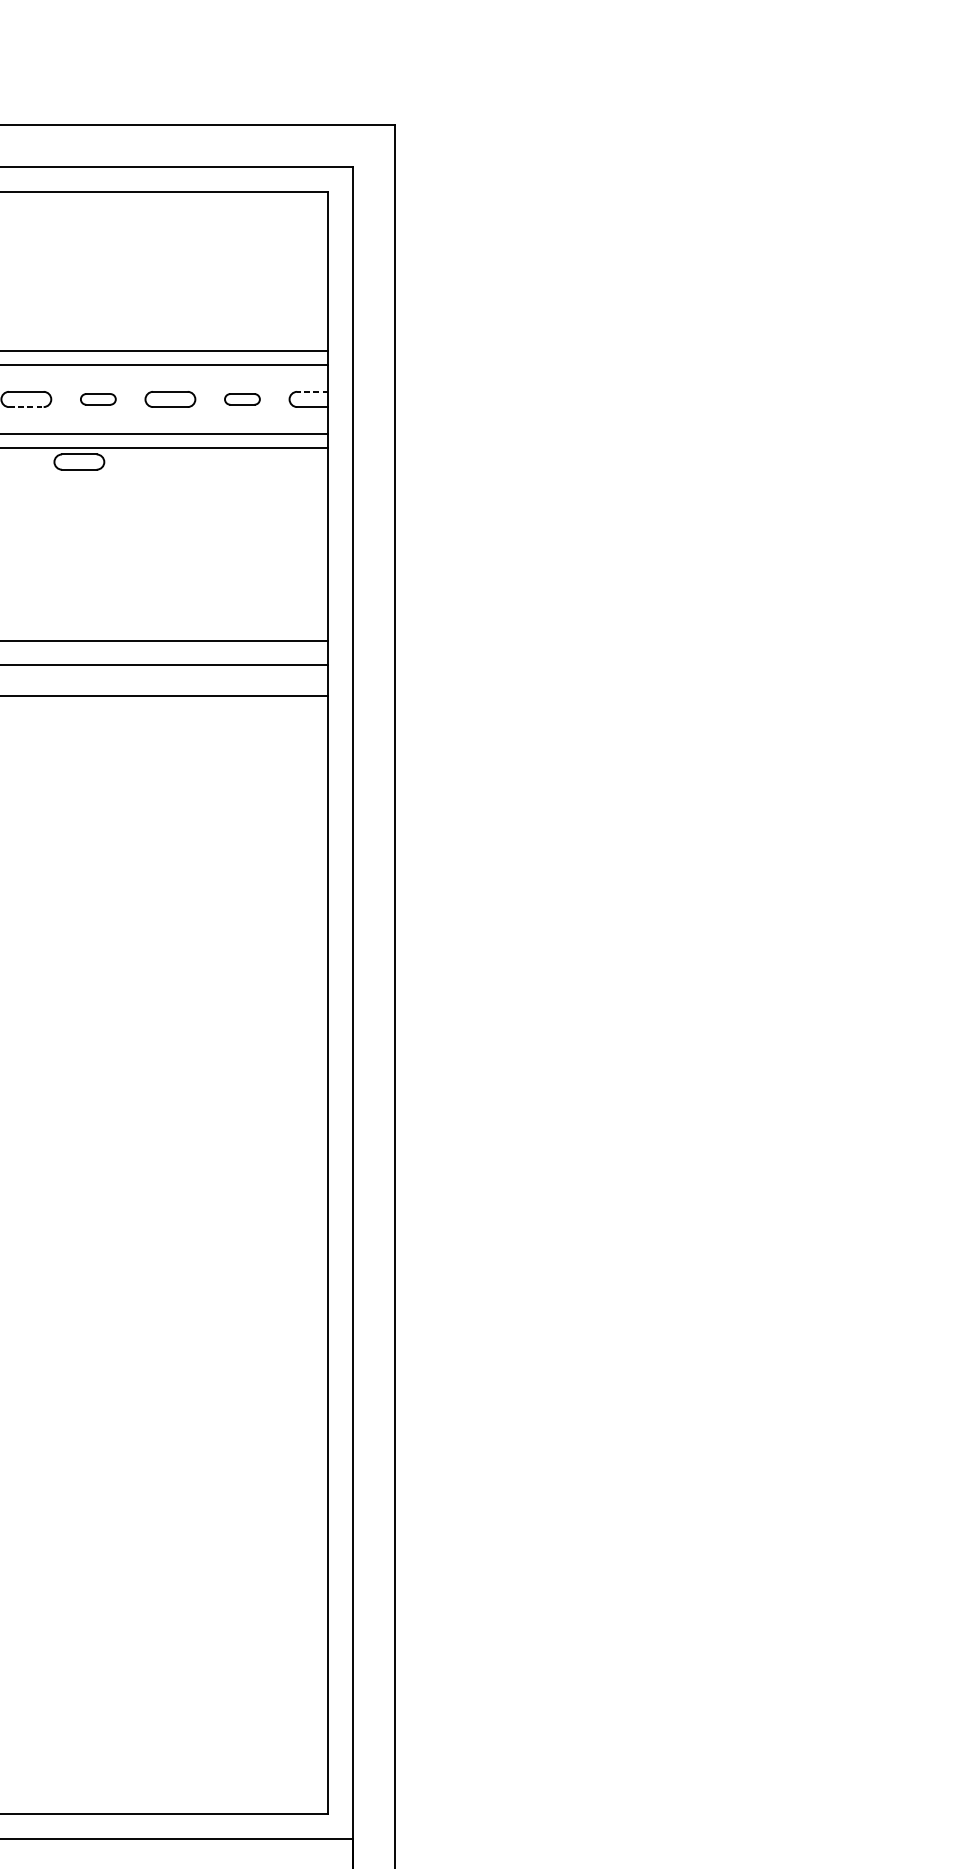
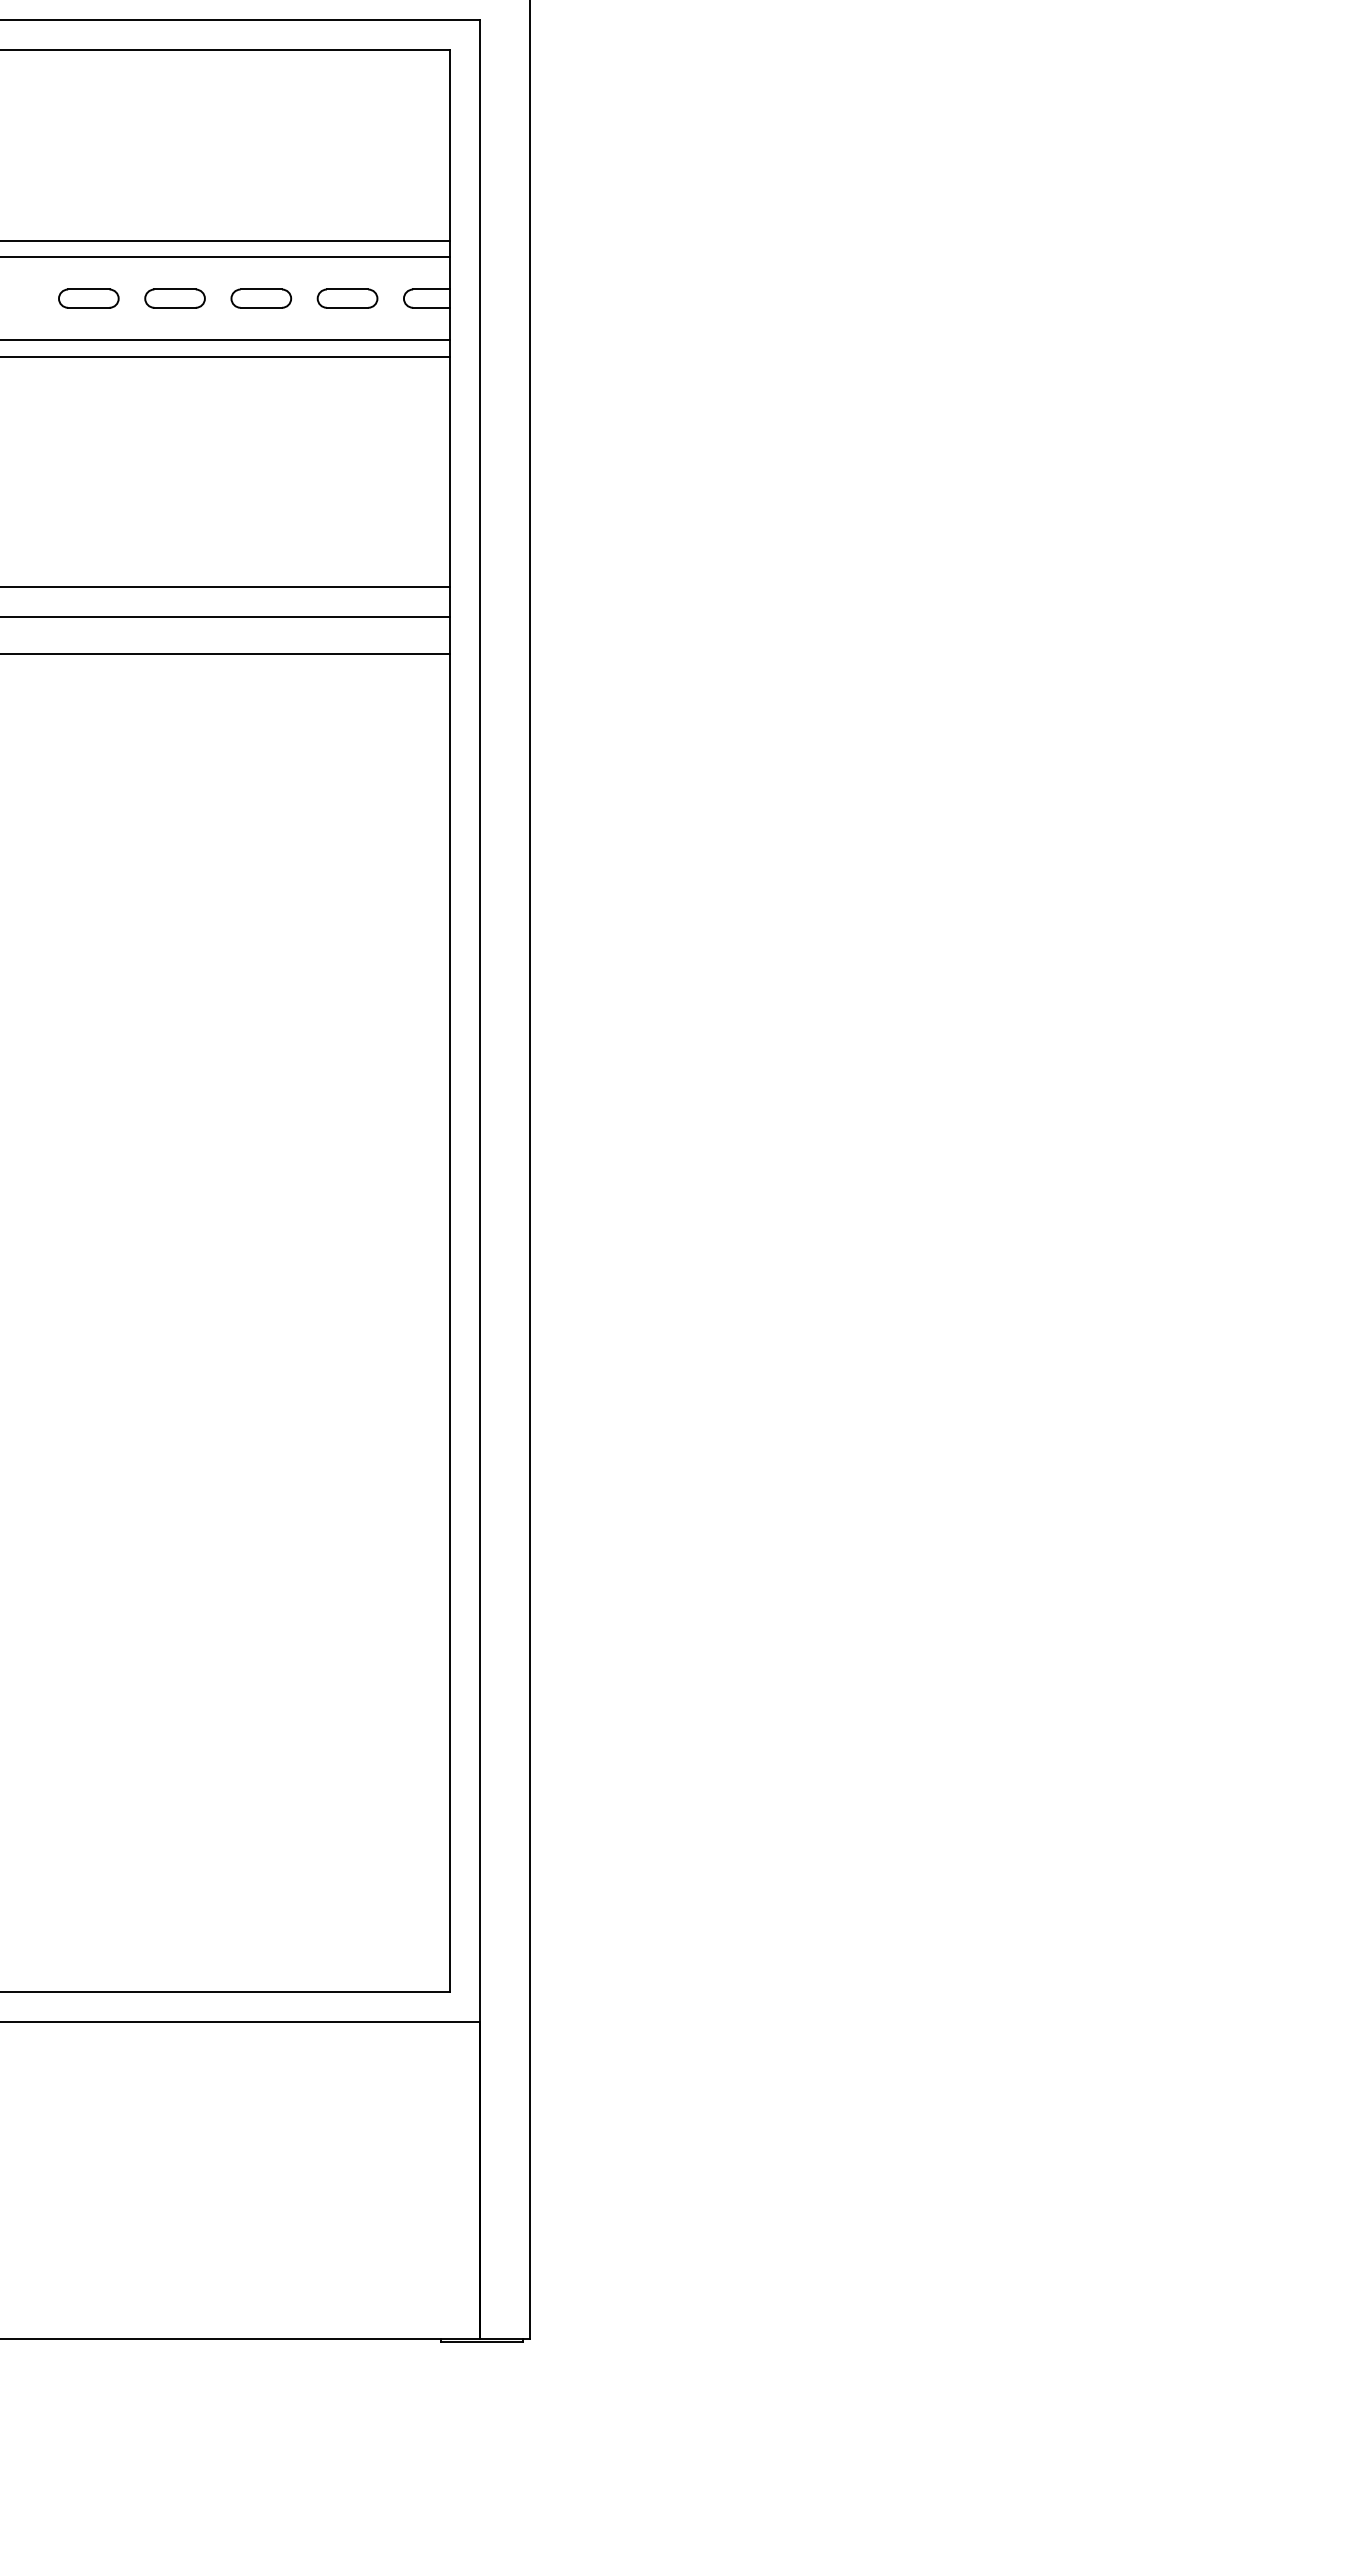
line: (312, 391) -> (431, 289), dashed -> solid
part: (97, 399) -> (174, 298), size x1.43
part: (242, 399) -> (347, 298), size x1.43
line: (26, 406) -> (88, 307), dashed -> solid
part: (79, 461) -> (152, 373), removed

